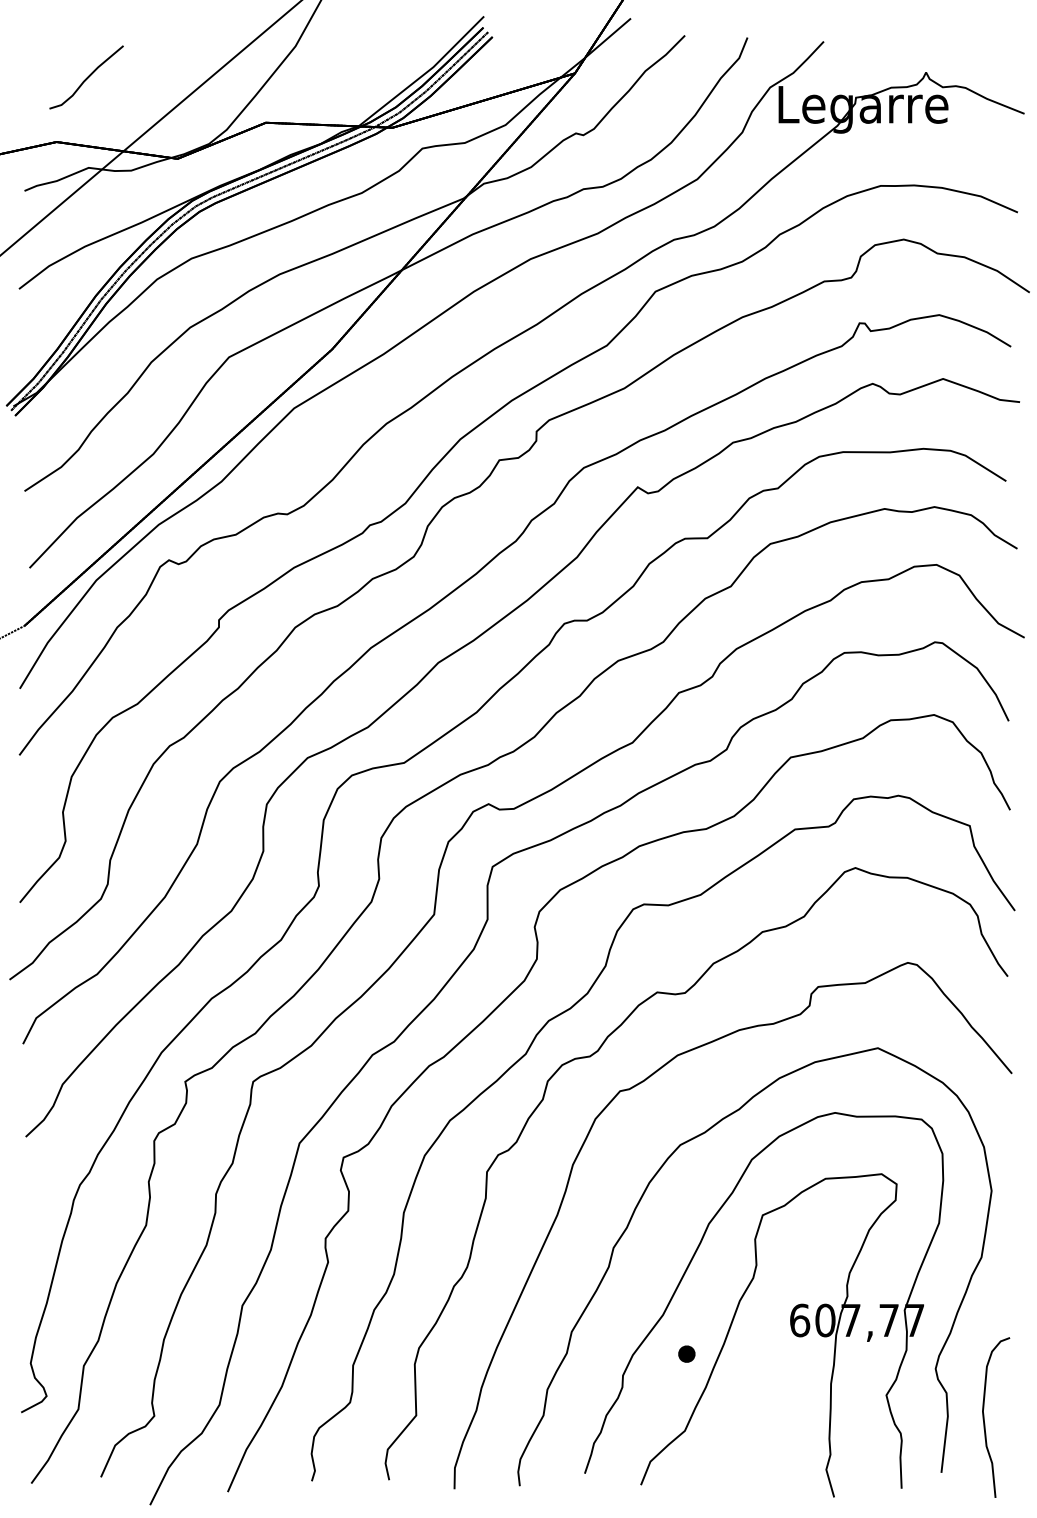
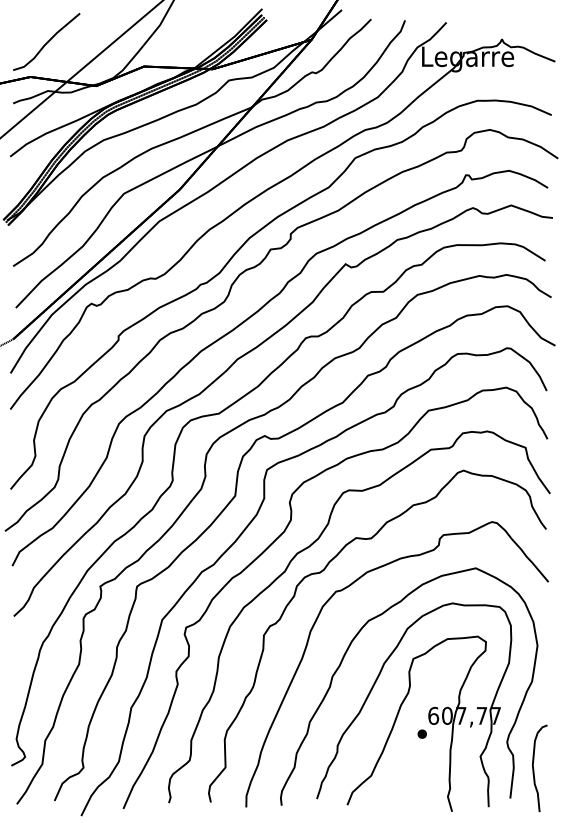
part: (85, 76) -> (46, 41), size x1.67
part: (685, 1352) -> (421, 733), moved

